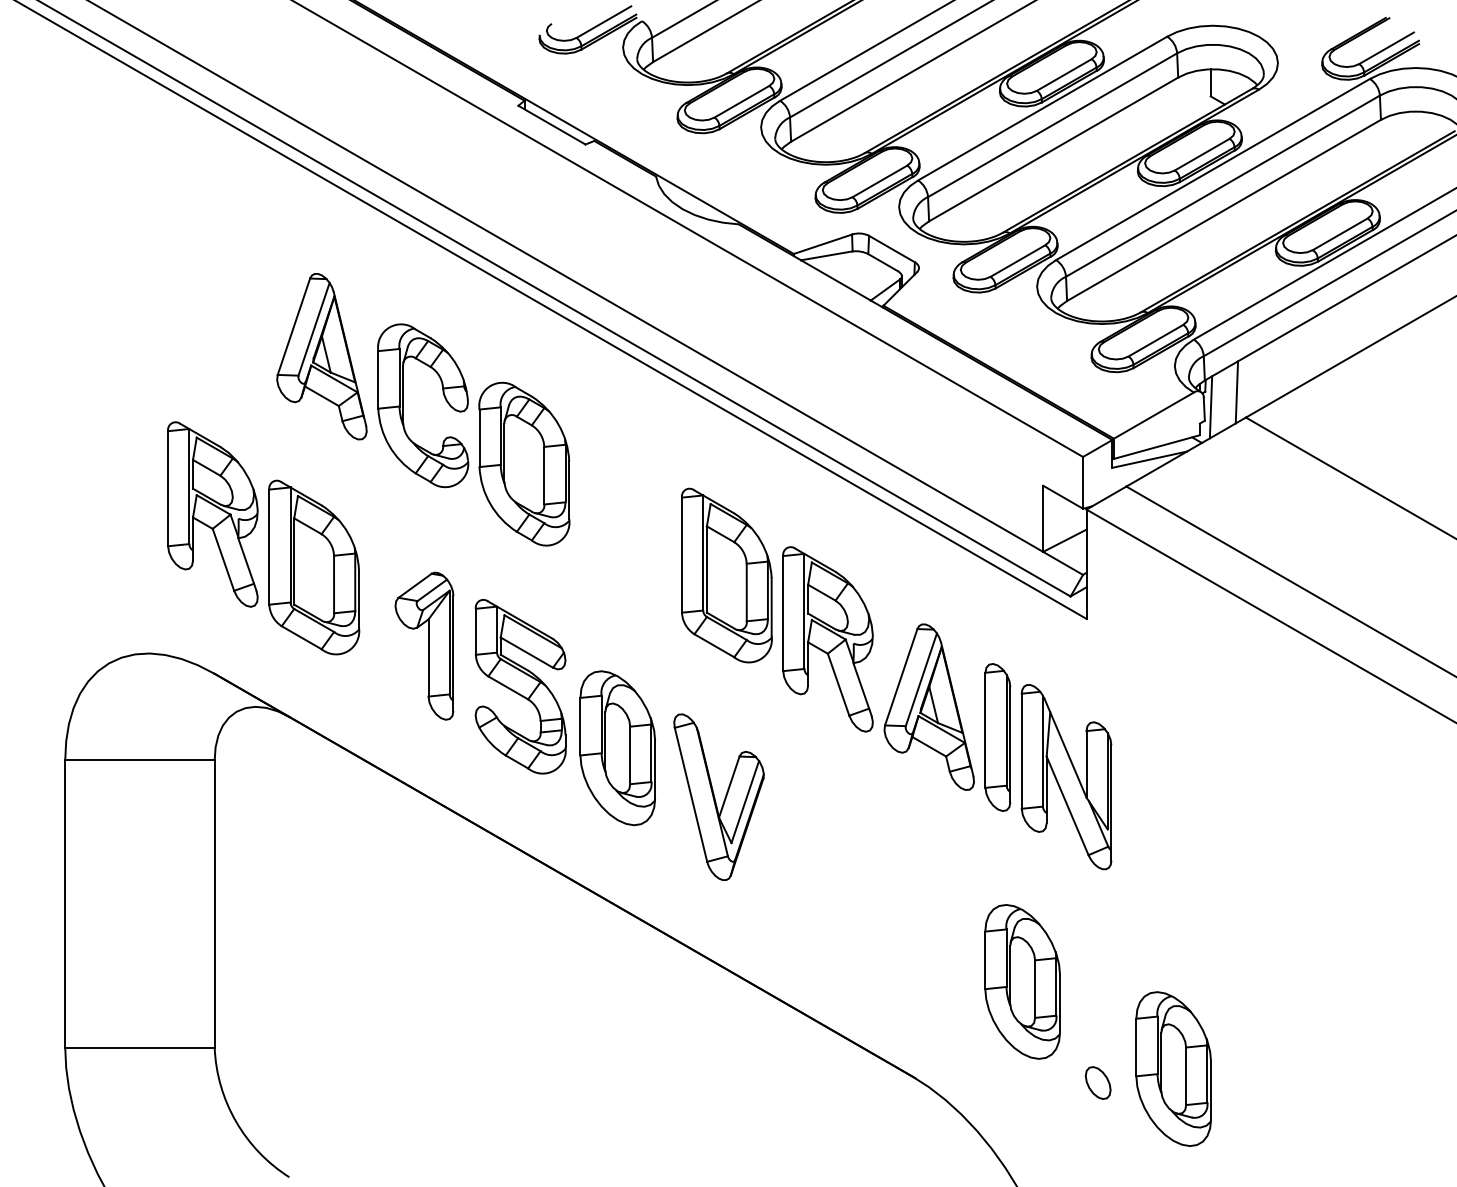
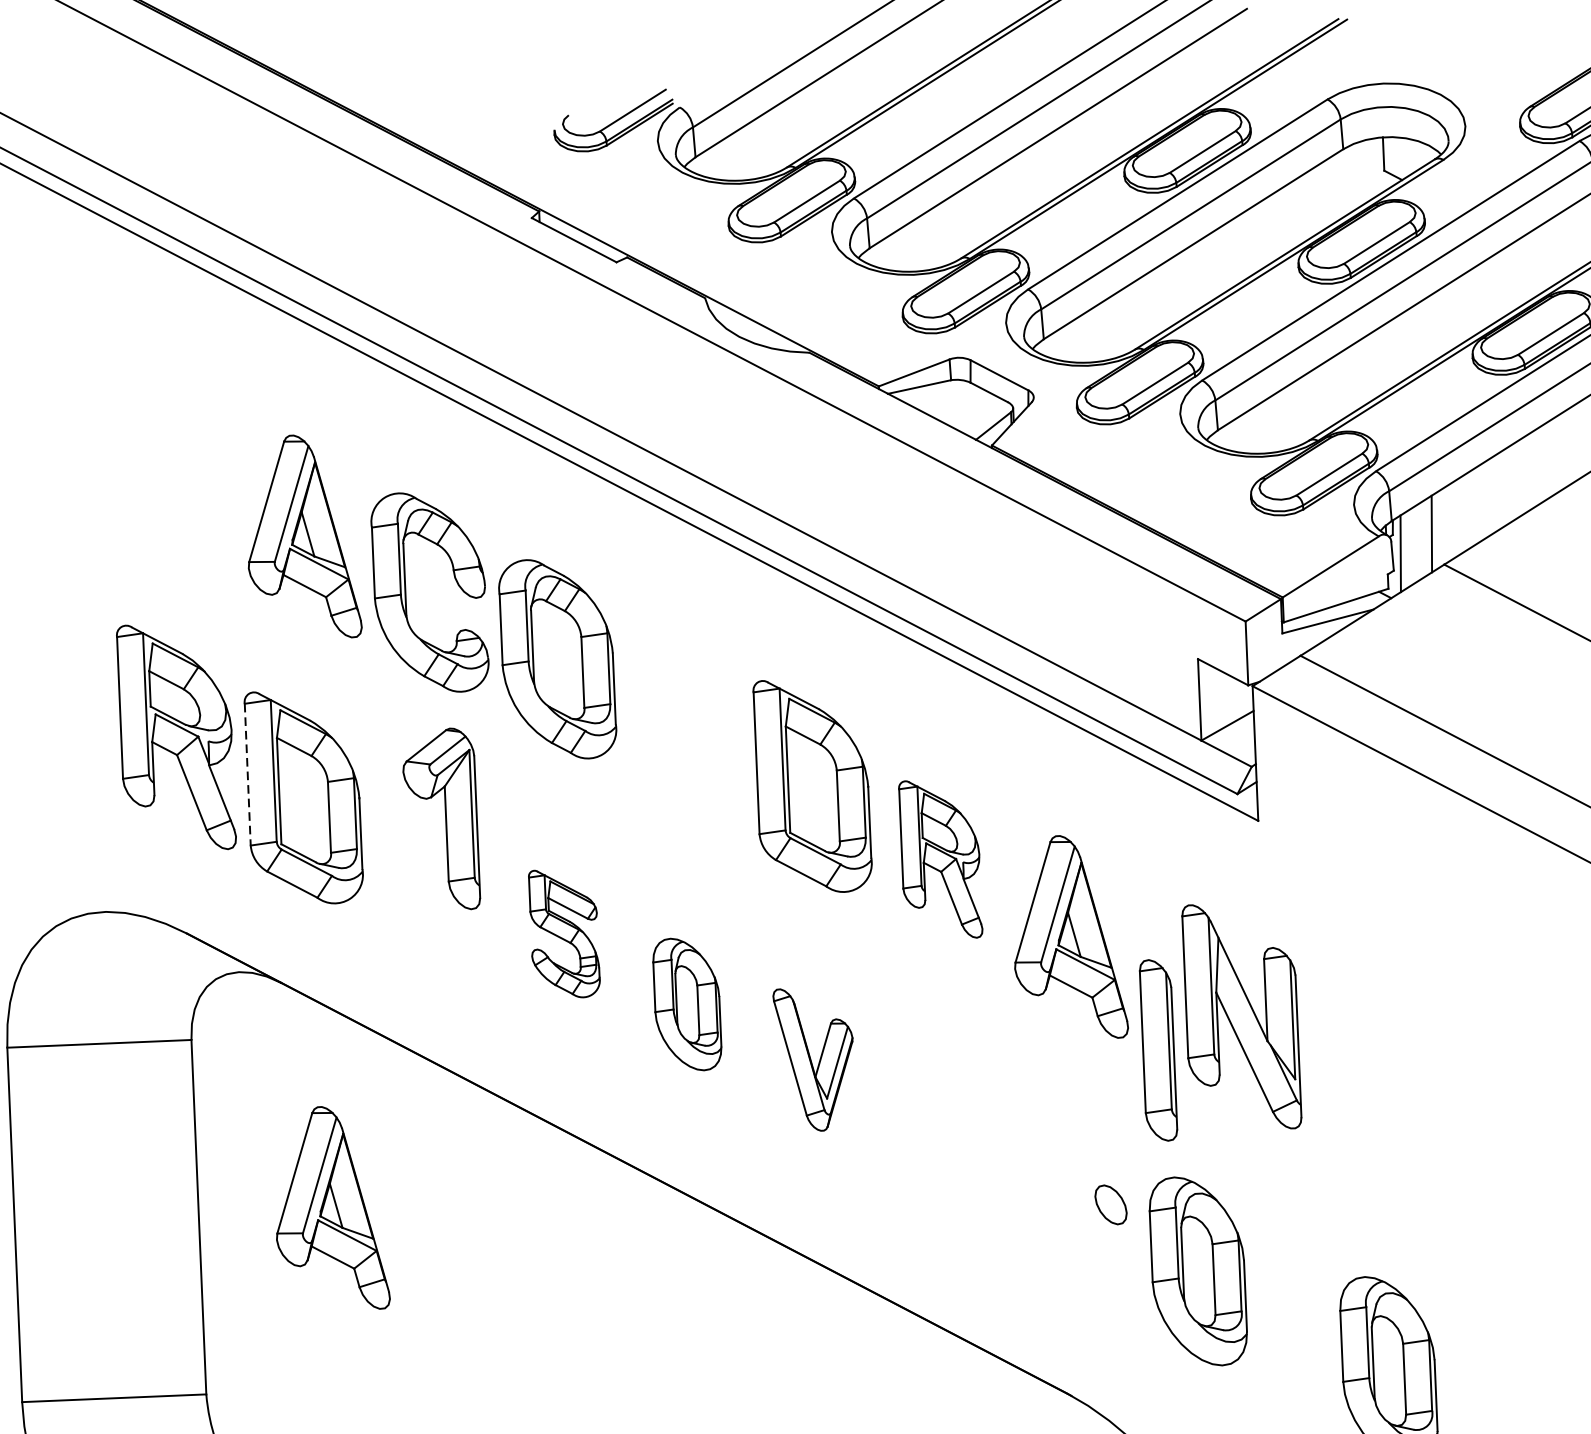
line: (269, 547) -> (247, 775), solid -> dashed
part: (827, 639) -> (940, 859), size x0.7
part: (424, 645) -> (441, 818), moved
part: (520, 686) -> (564, 933), size x0.6
part: (997, 737) -> (1158, 1050), moved
part: (617, 748) -> (687, 1004), size x0.7
part: (718, 796) -> (814, 1058), size x0.7
part: (321, 901) -> (330, 1208), added
part: (1097, 1082) -> (1110, 1204), moved

